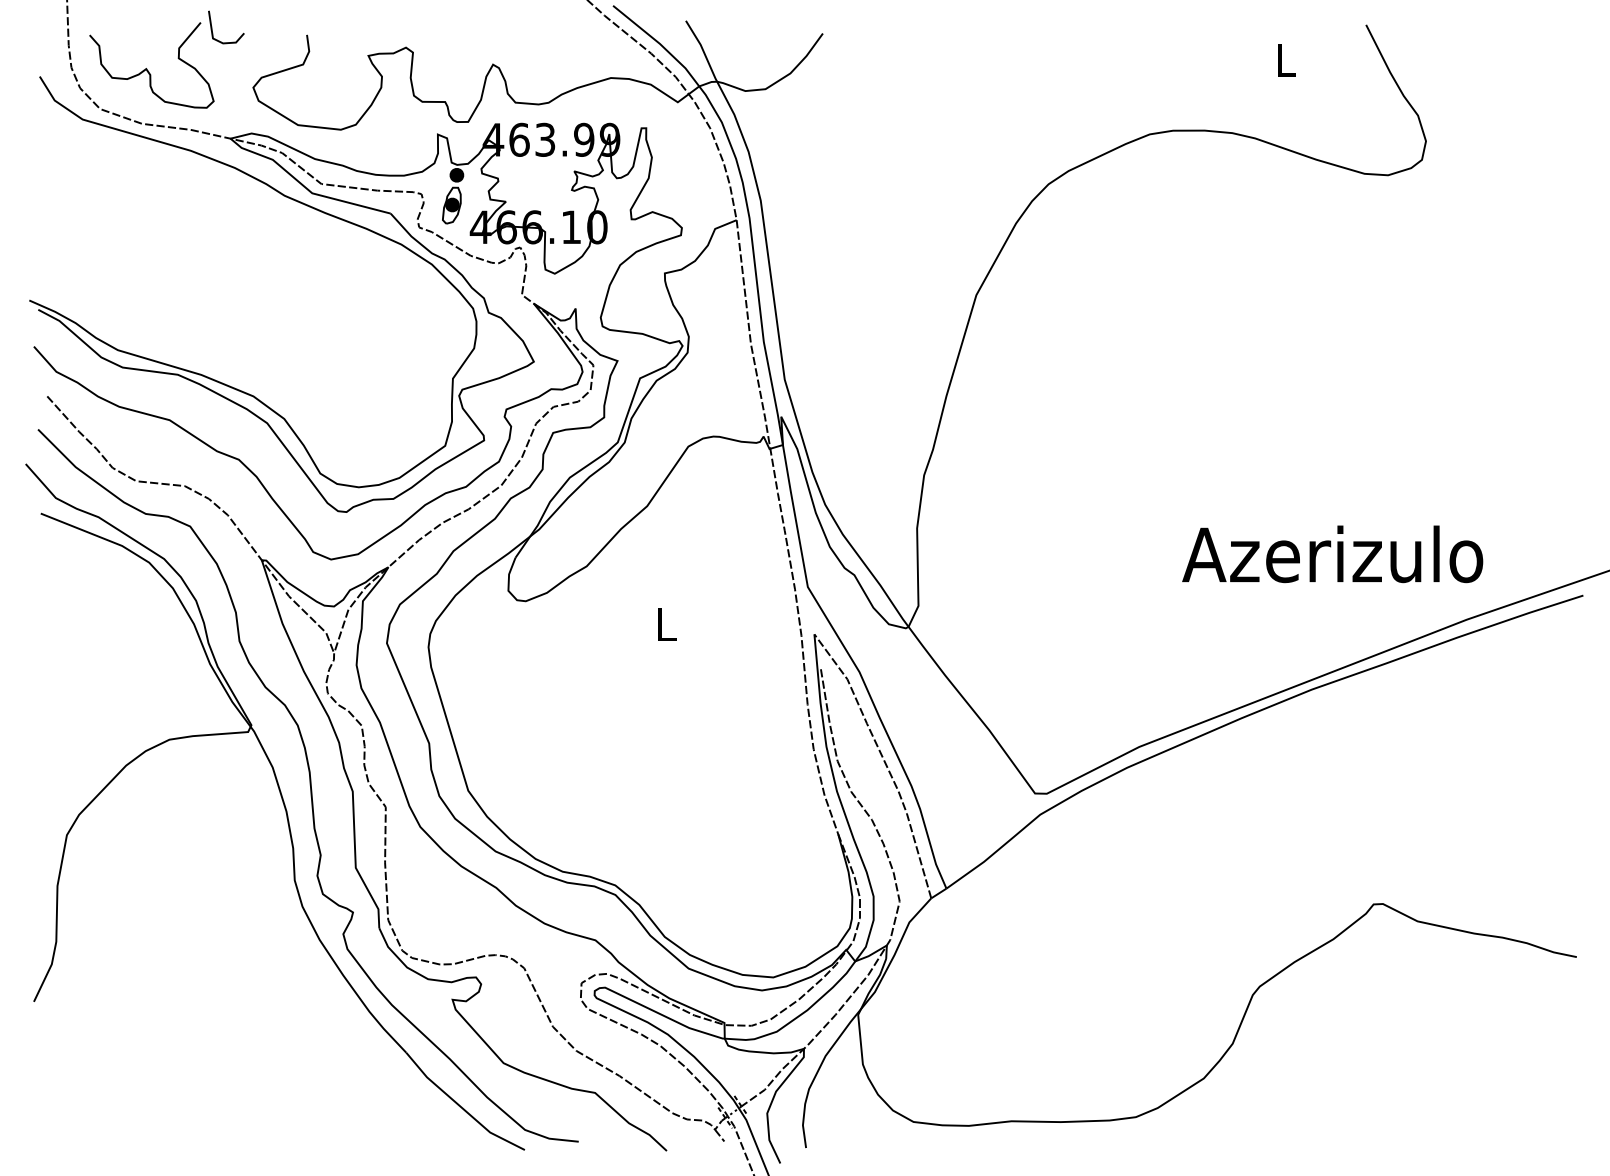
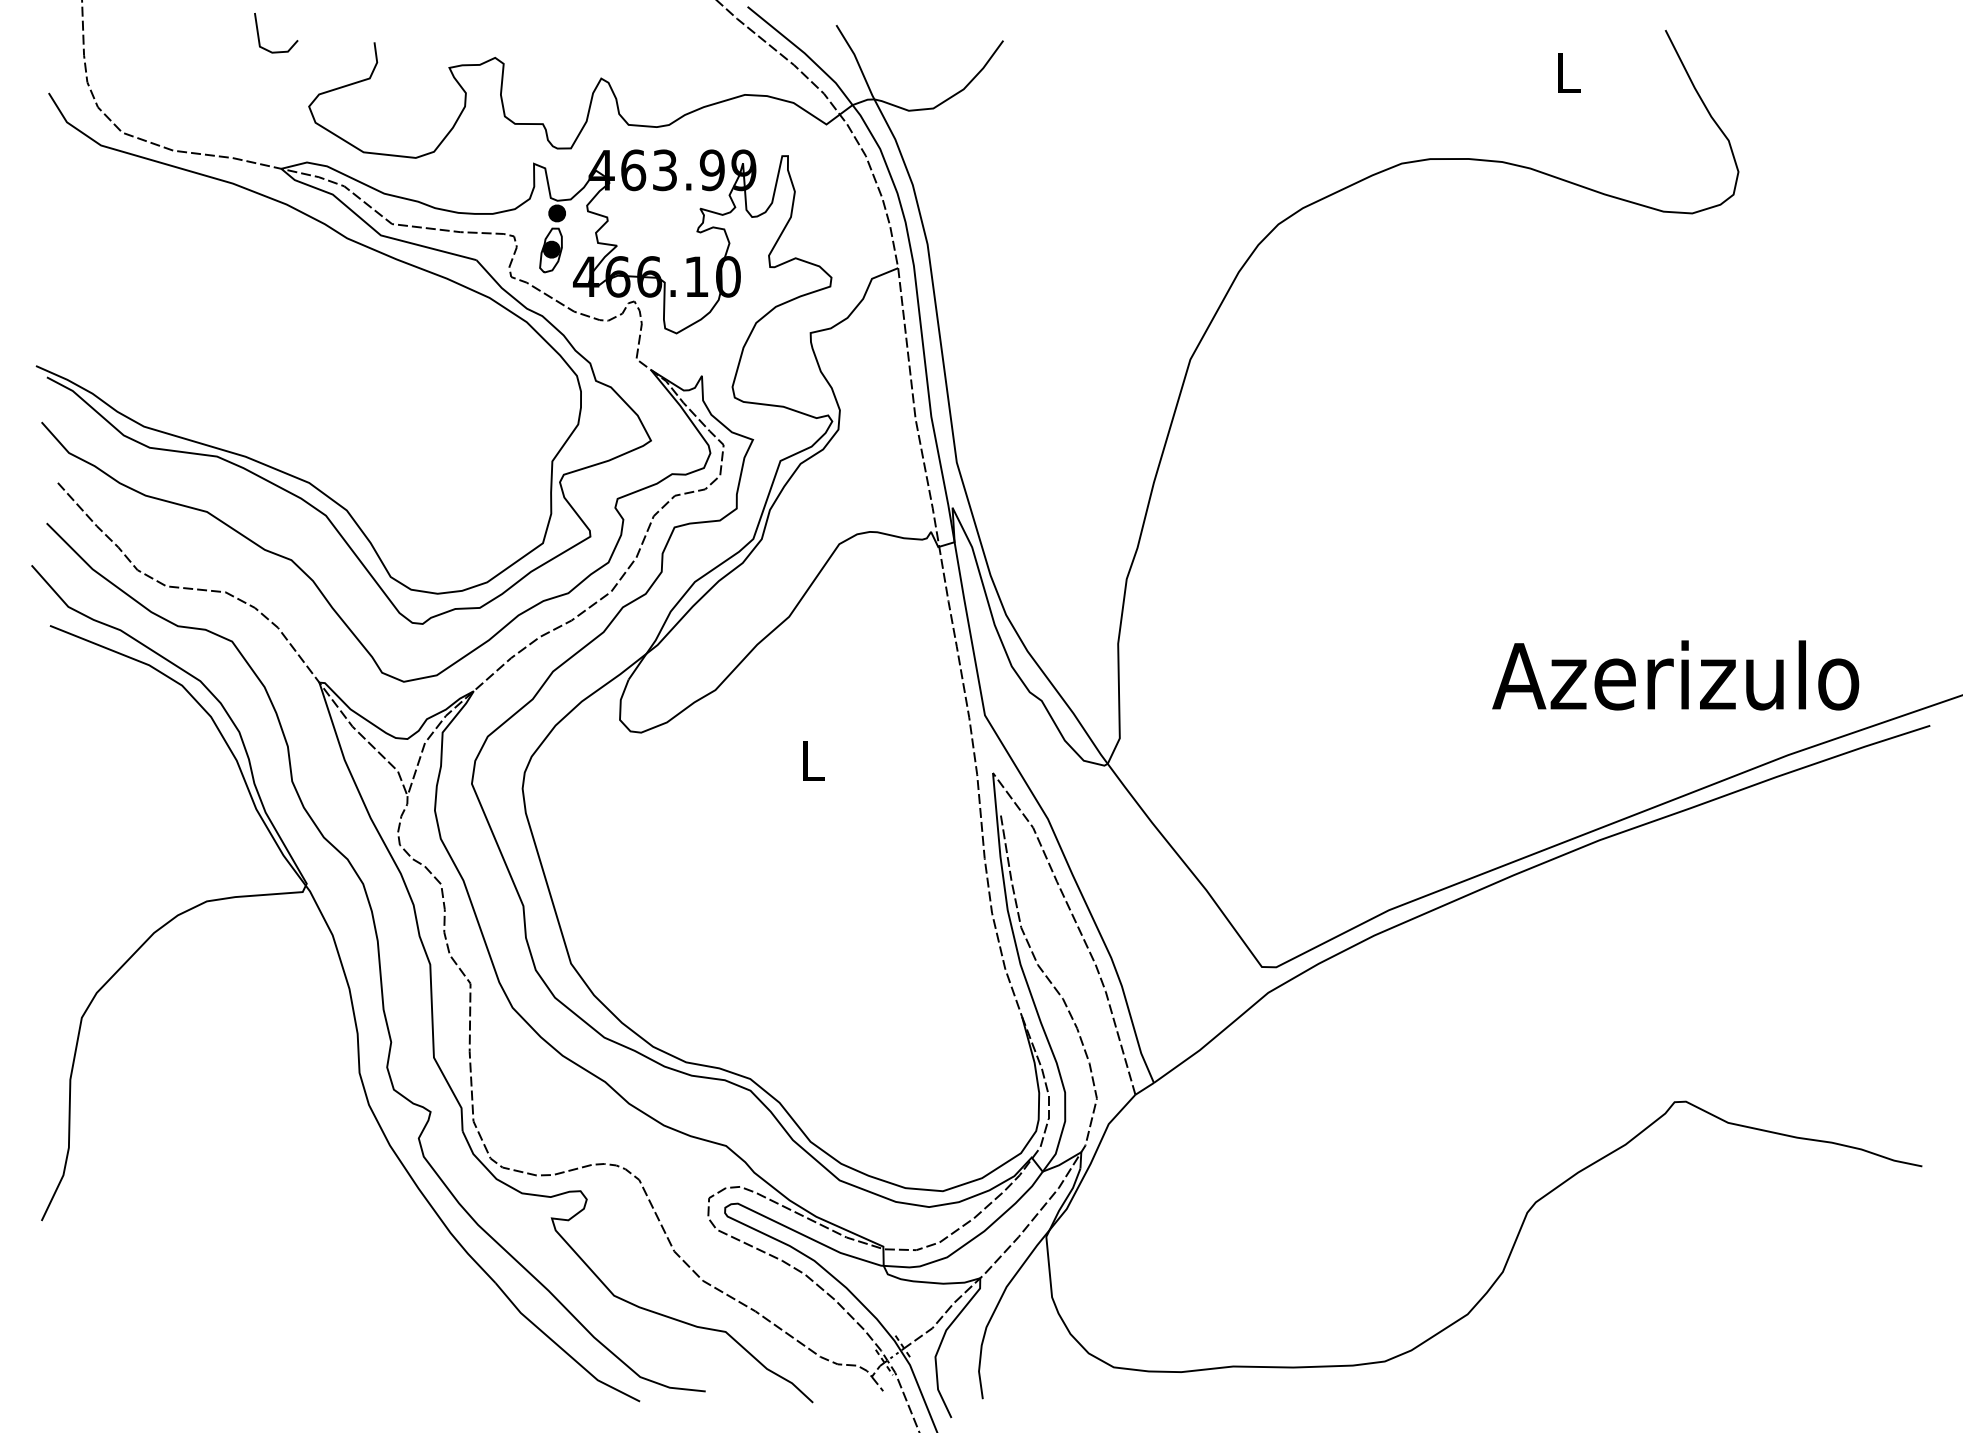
curve: (147, 69) -> (180, 84), removed
text: (1332, 554) -> (1675, 675), moved

